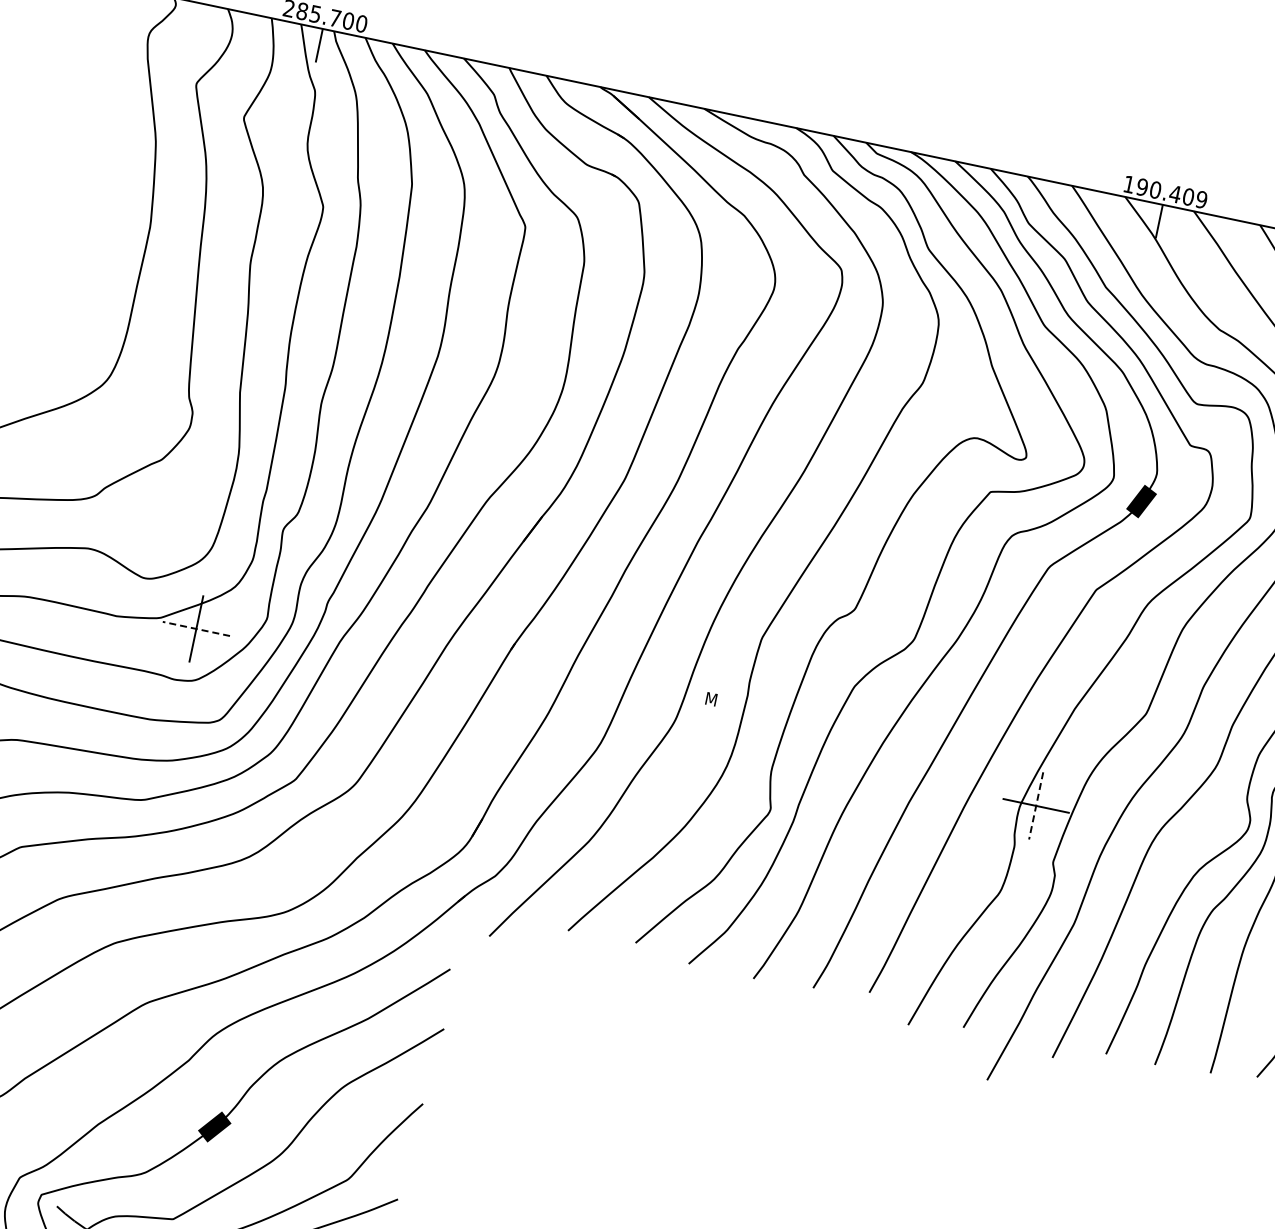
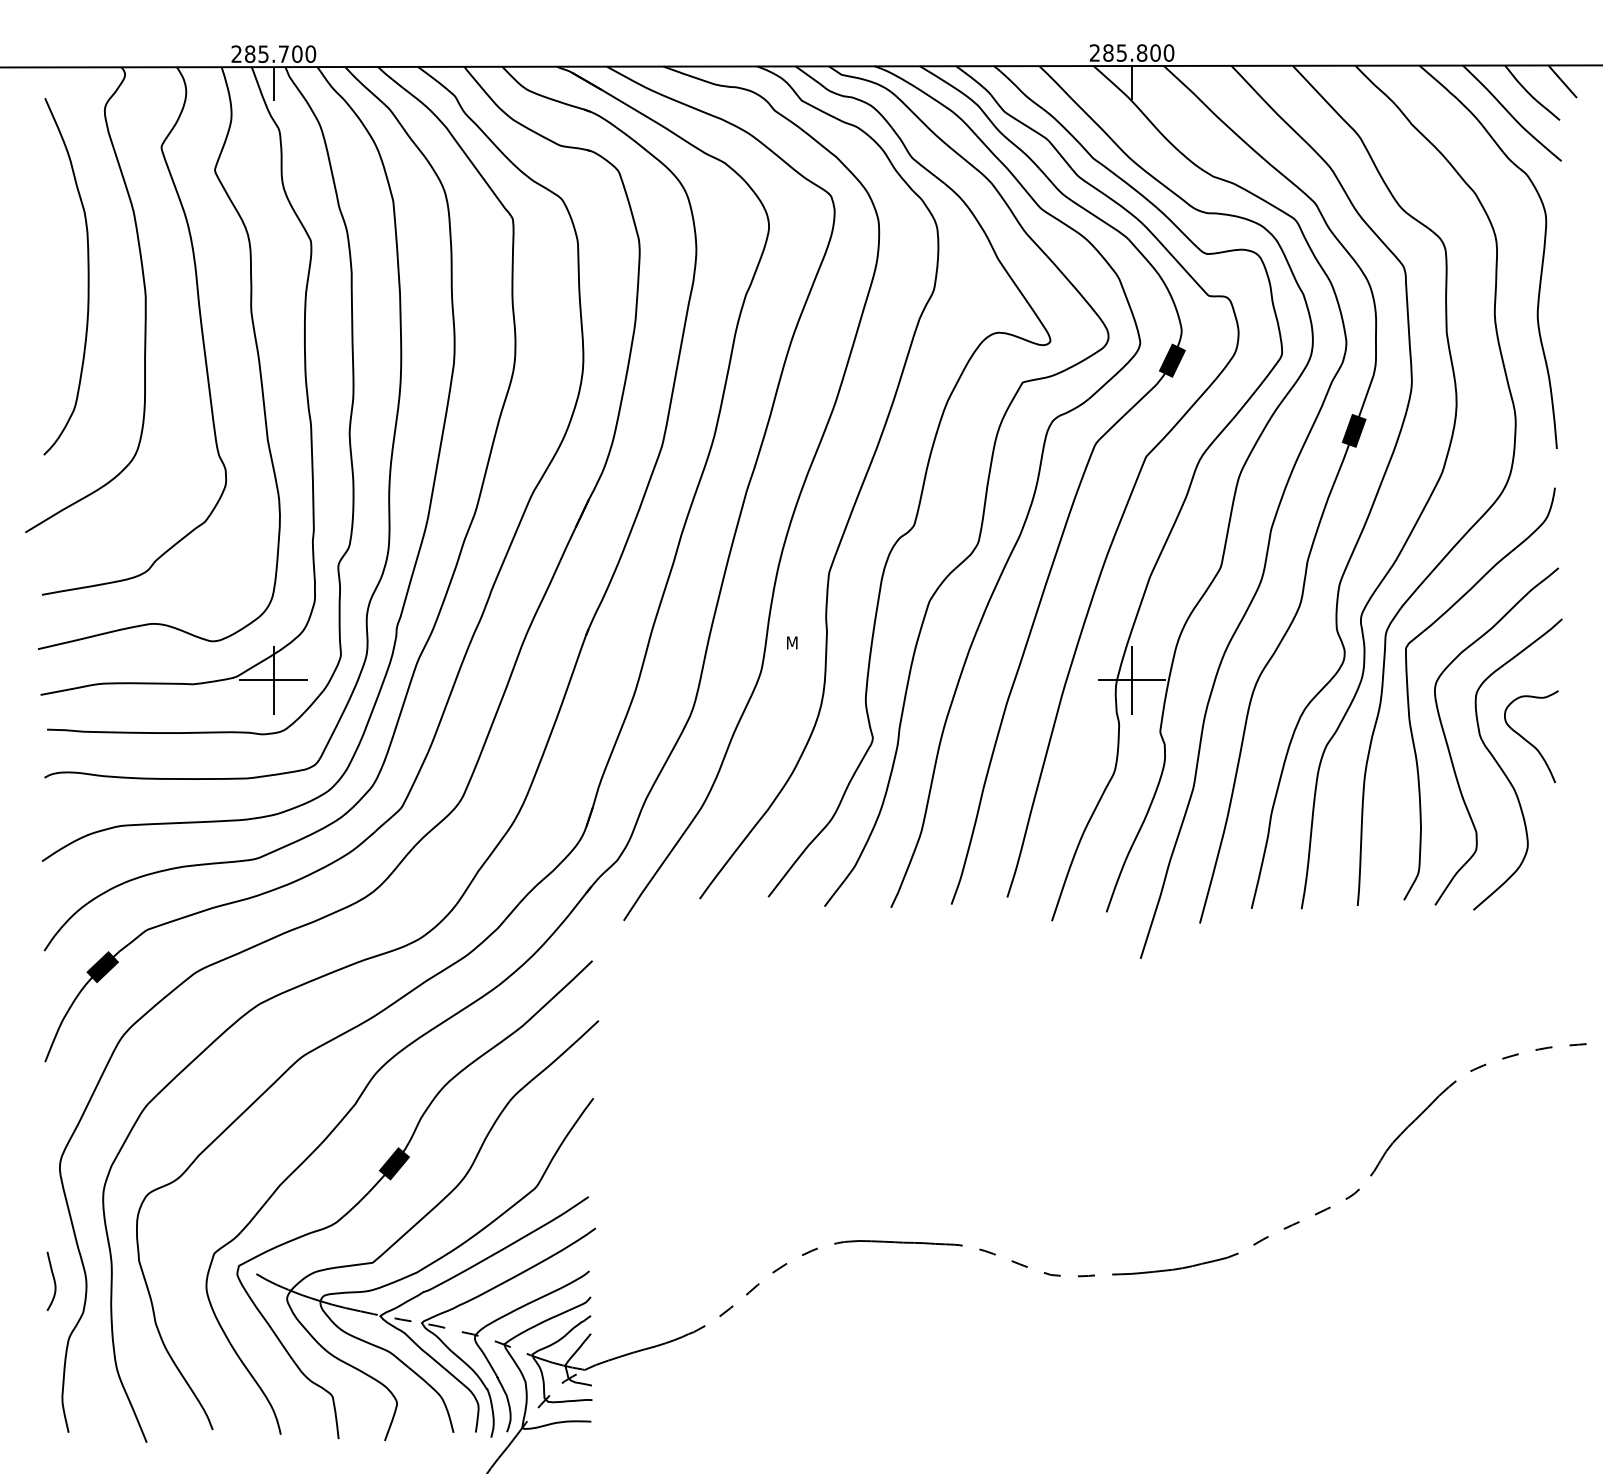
text: (1165, 191) -> (1131, 52), 190.409 -> 285.800
curve: (97, 195) -> (87, 276), added
line: (196, 629) -> (273, 680), dashed -> solid
line: (1036, 806) -> (1132, 680), dashed -> solid

